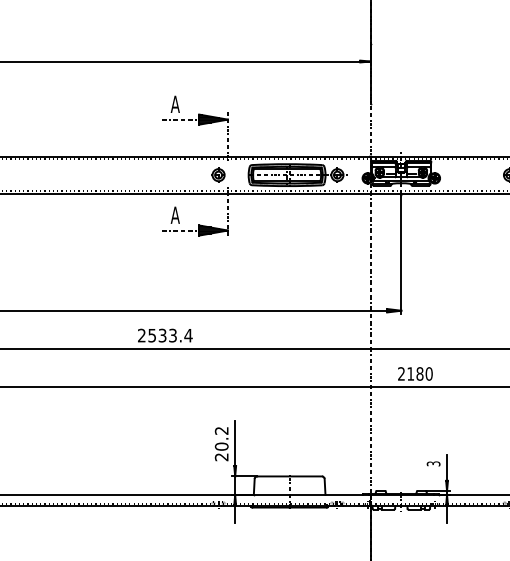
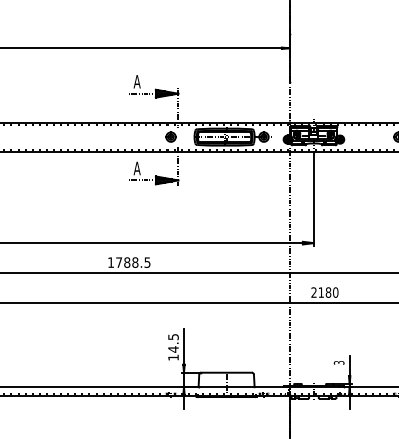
text: (165, 335) -> (129, 262), 2533.4 -> 1788.5
text: (221, 444) -> (173, 347), 20.2 -> 14.5

